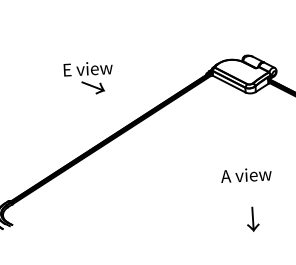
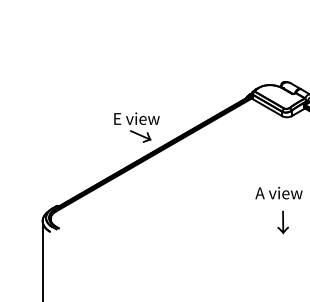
text: (88, 78) -> (136, 127), moved
text: (252, 219) -> (282, 222), moved

